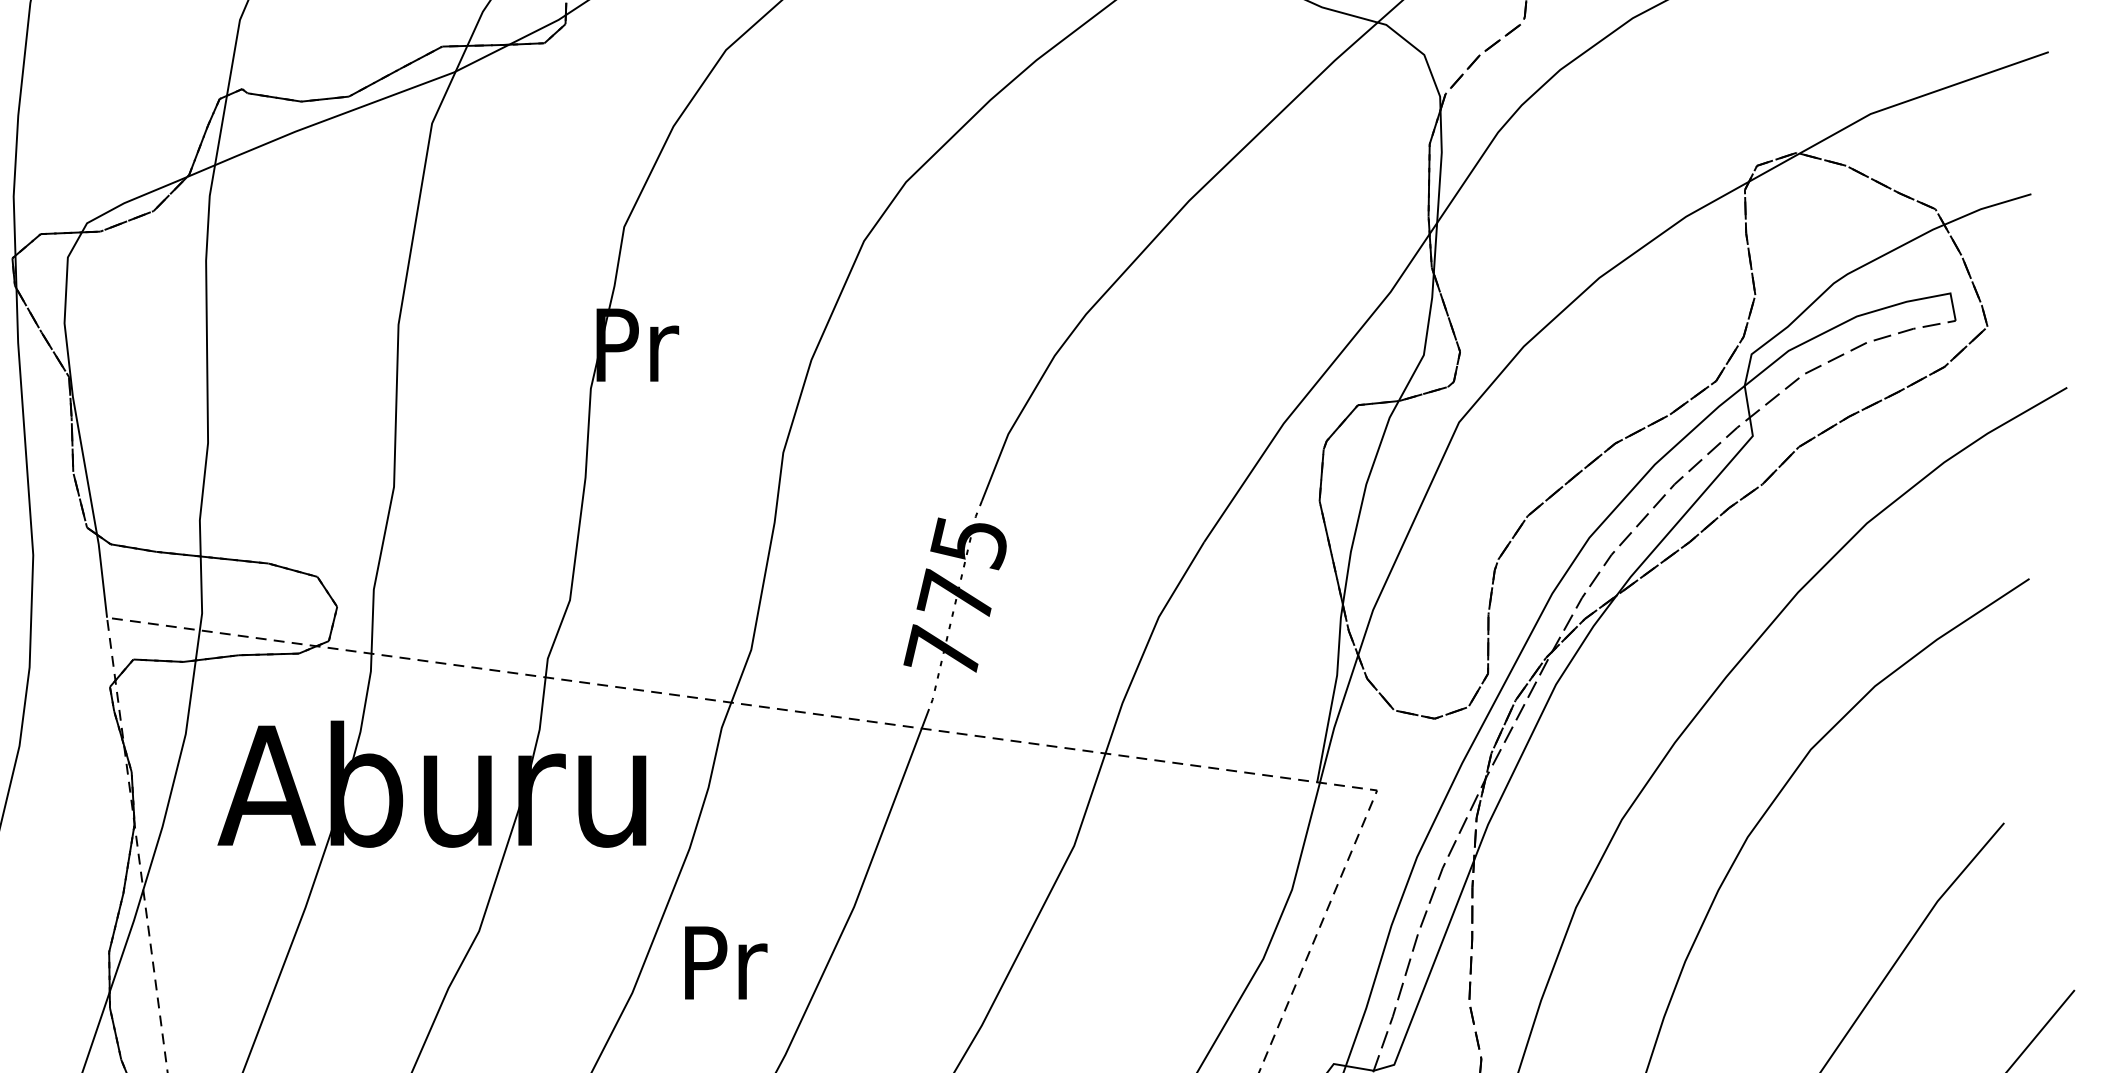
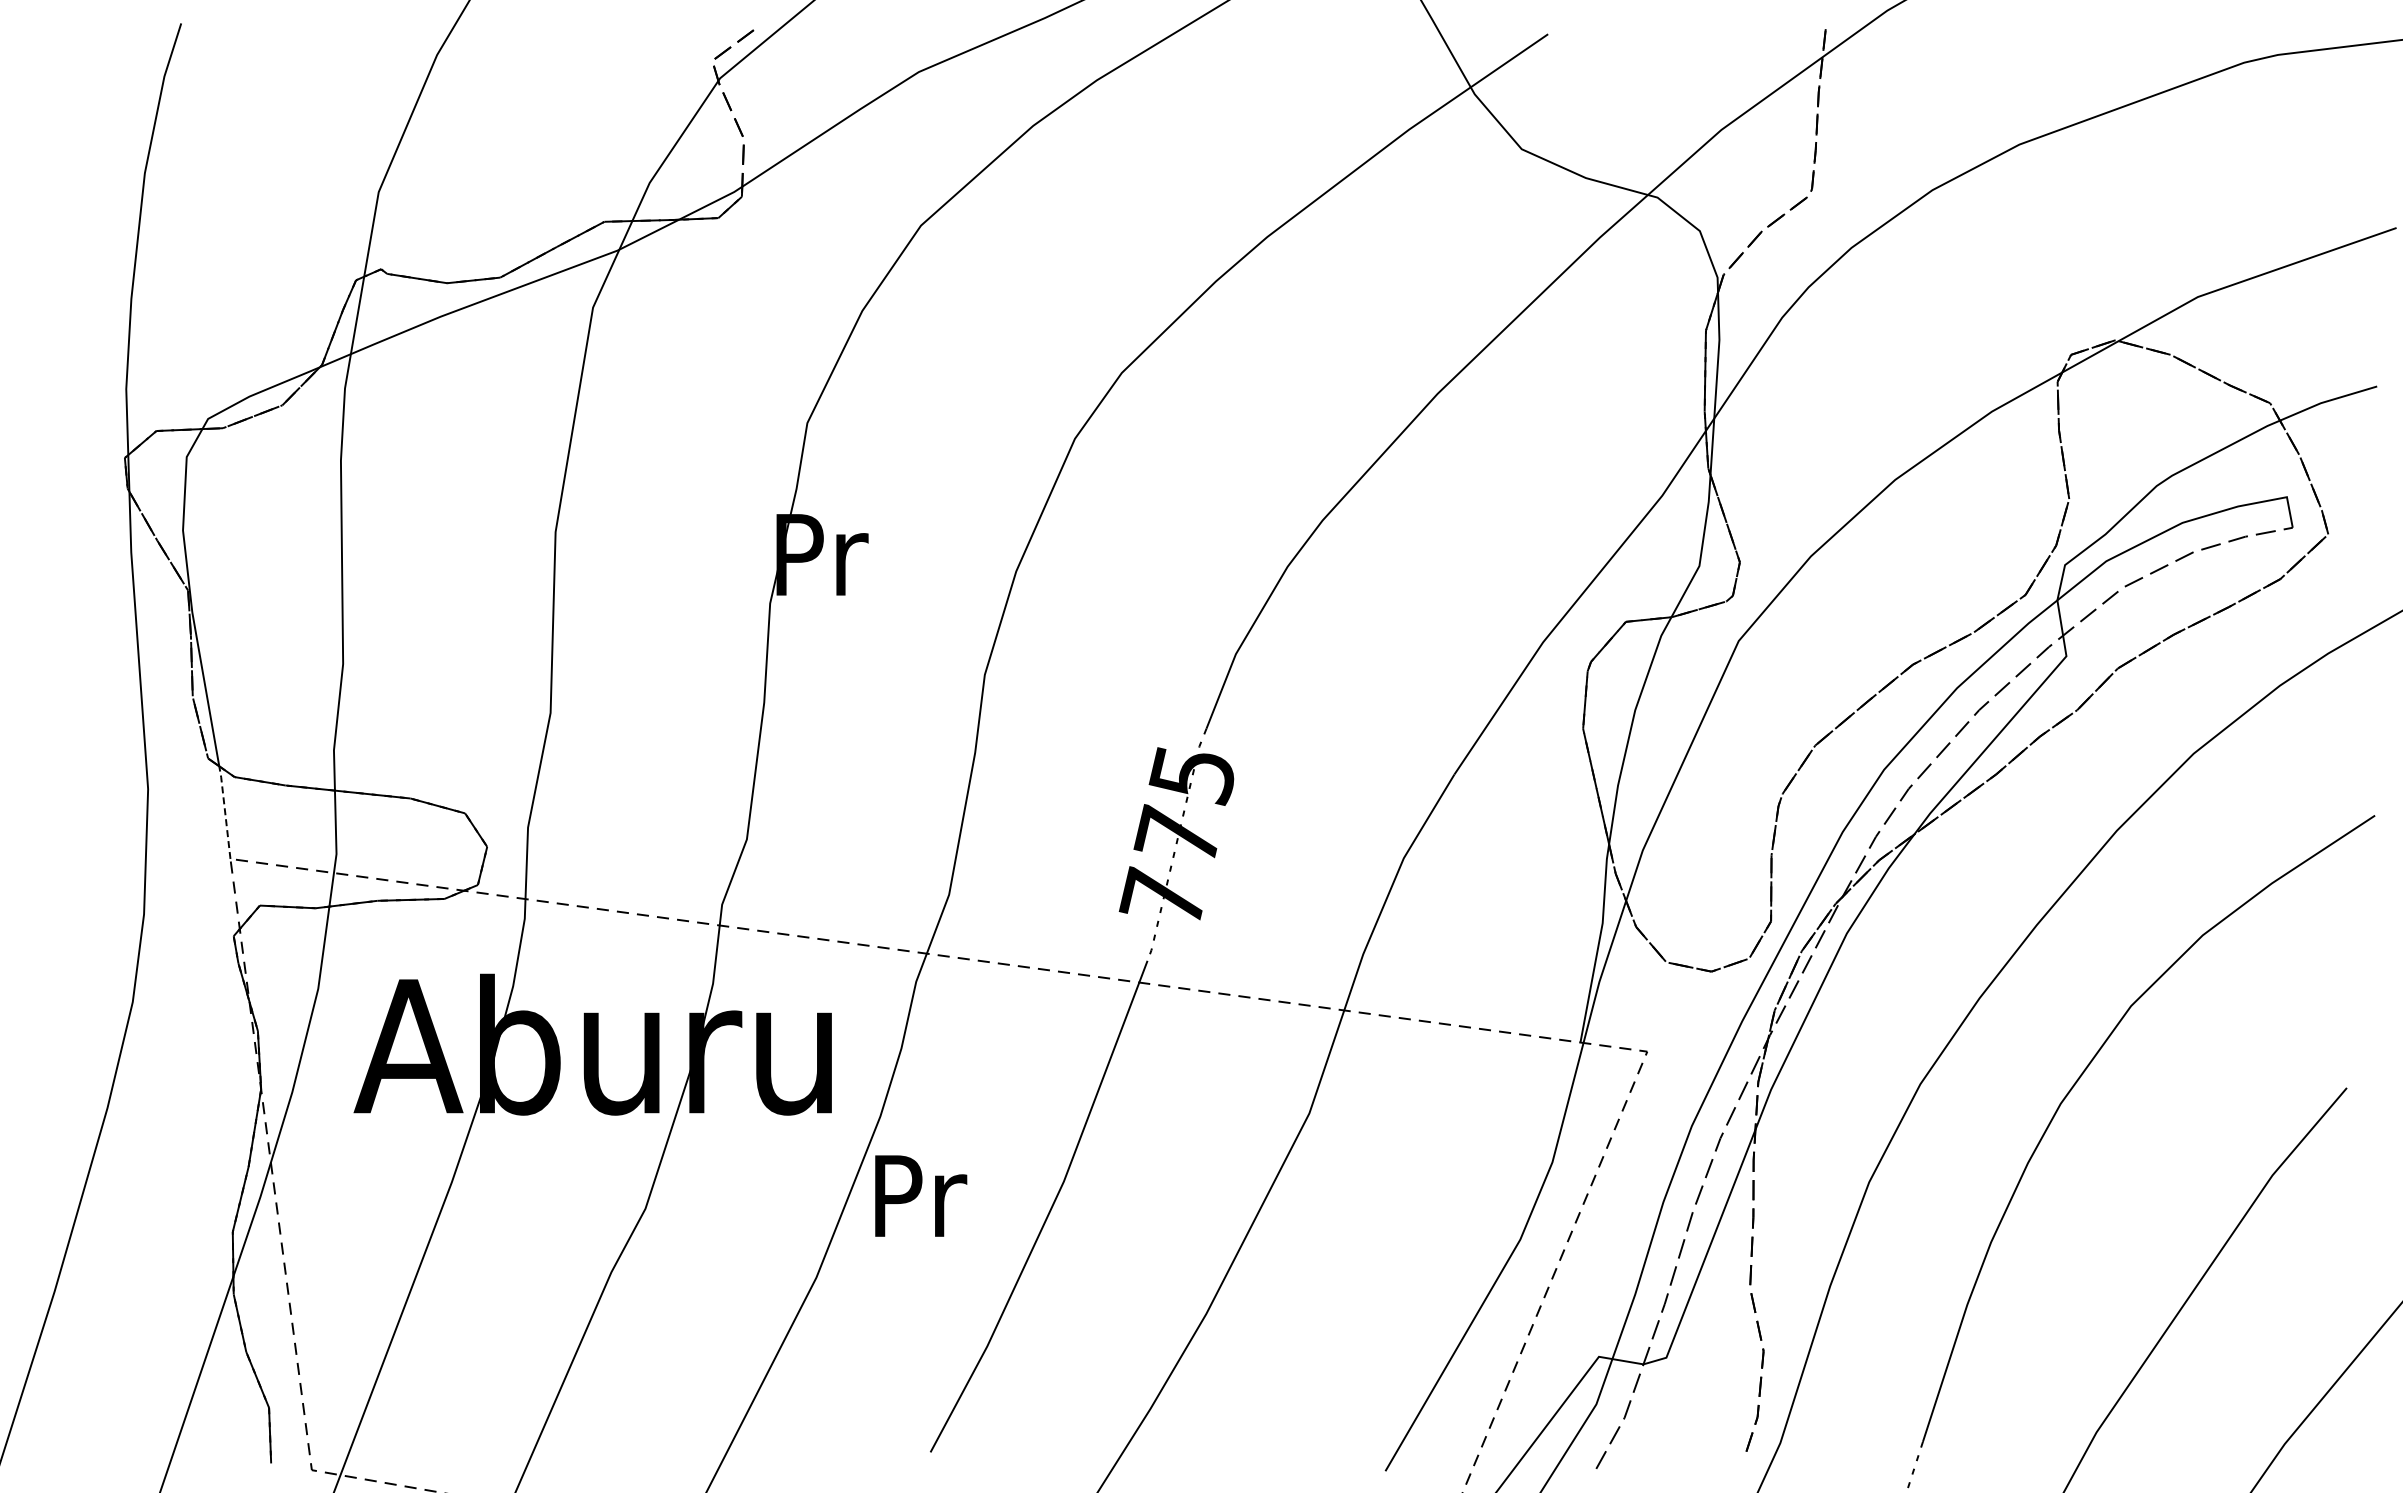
line: (102, 575) -> (225, 811), solid -> dashed
text: (726, 962) -> (921, 1195), moved

